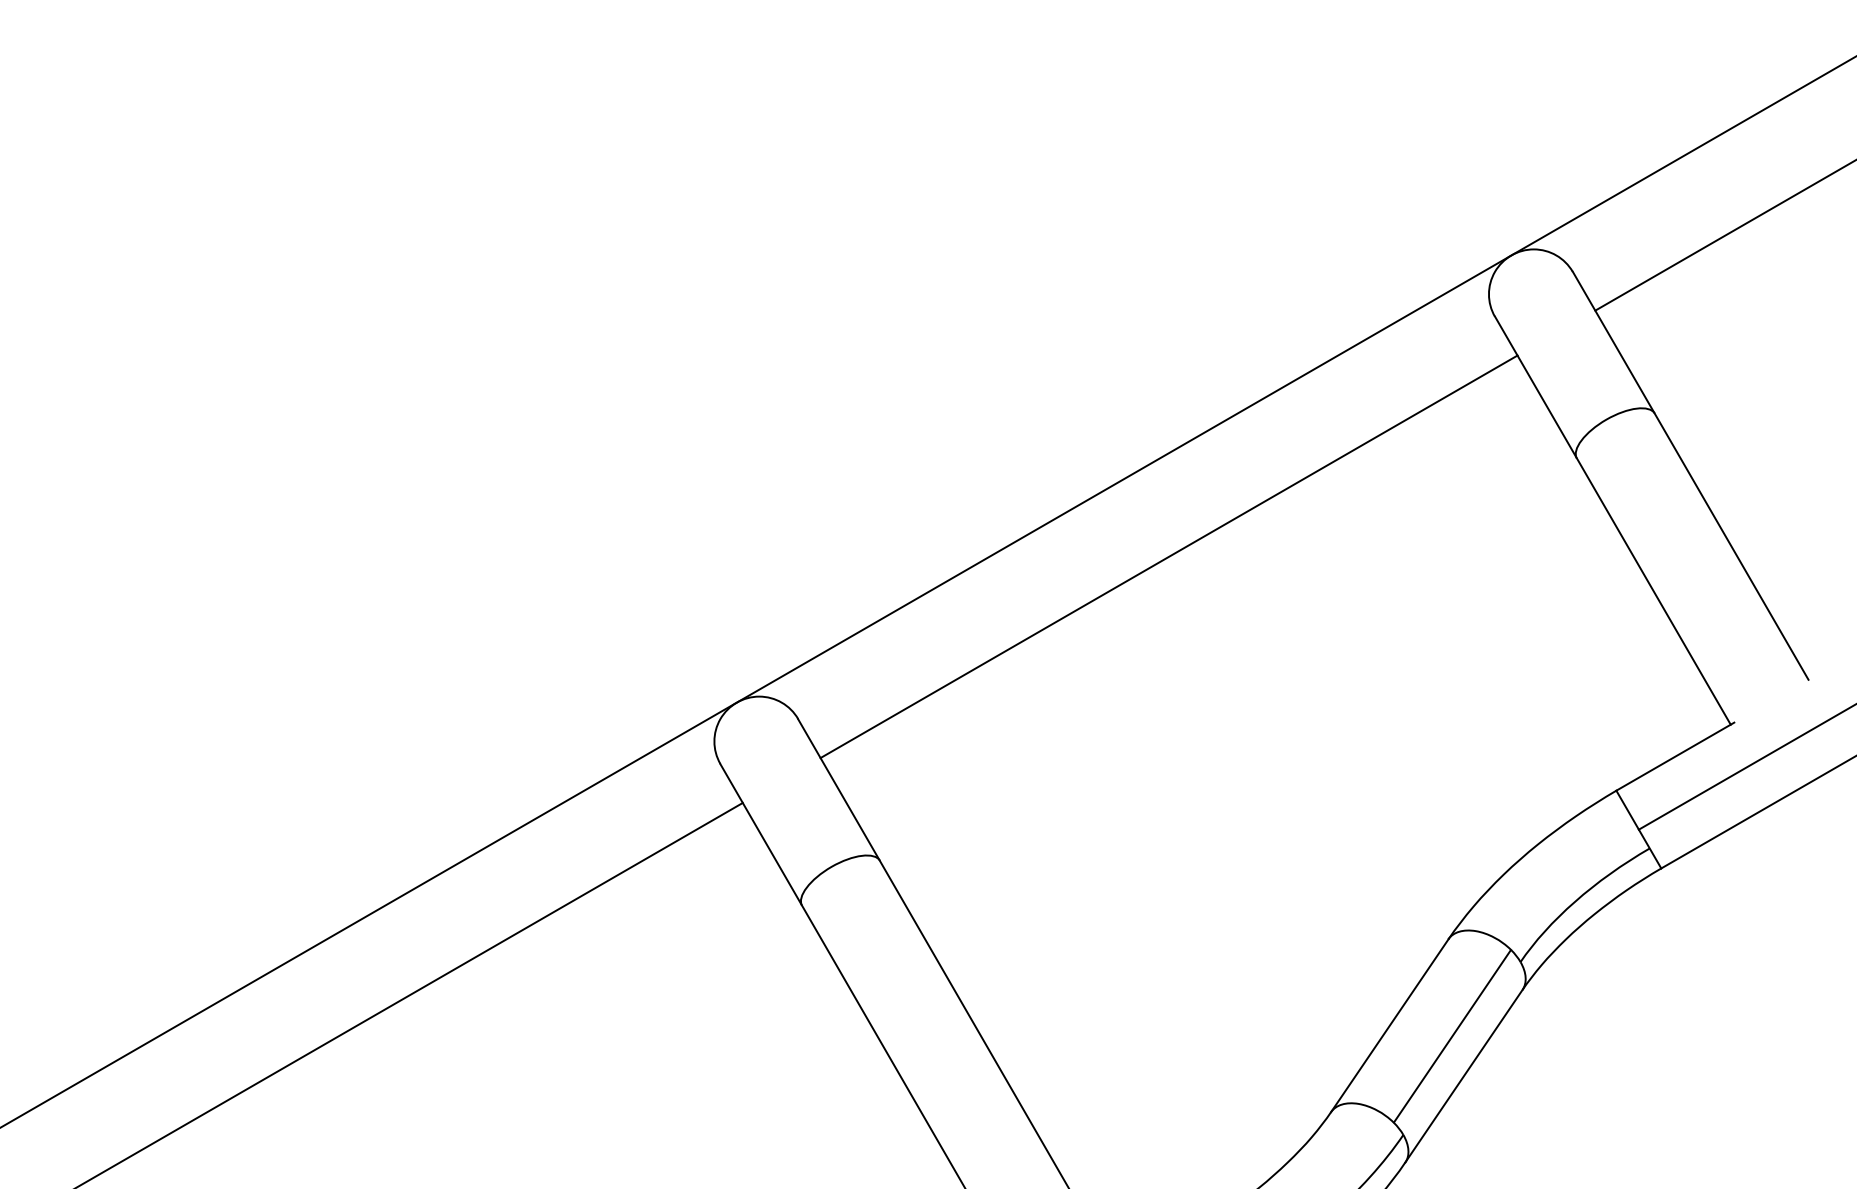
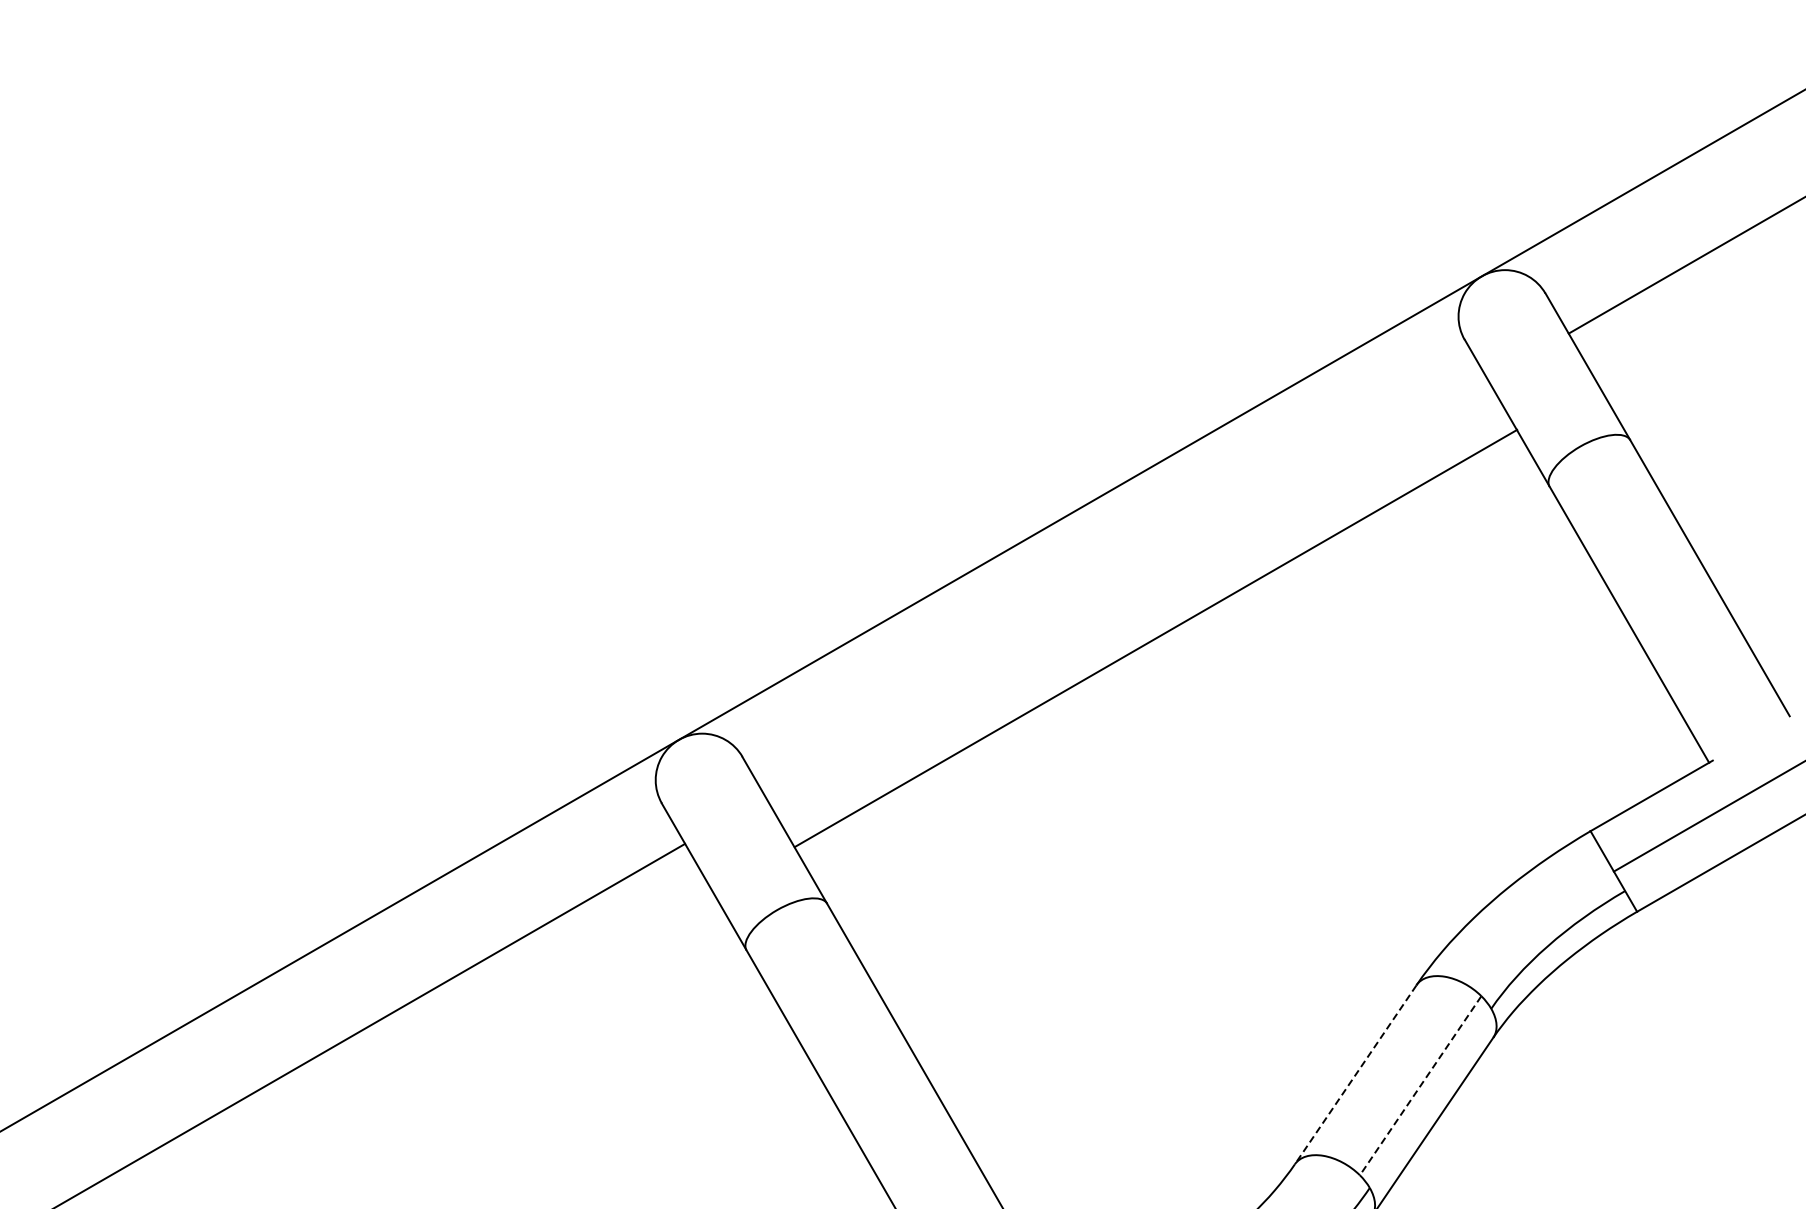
line: (1168, 556) -> (1155, 638), moved
line: (1389, 1026) -> (1355, 1075), solid -> dashed
line: (1452, 1036) -> (1420, 1085), solid -> dashed

